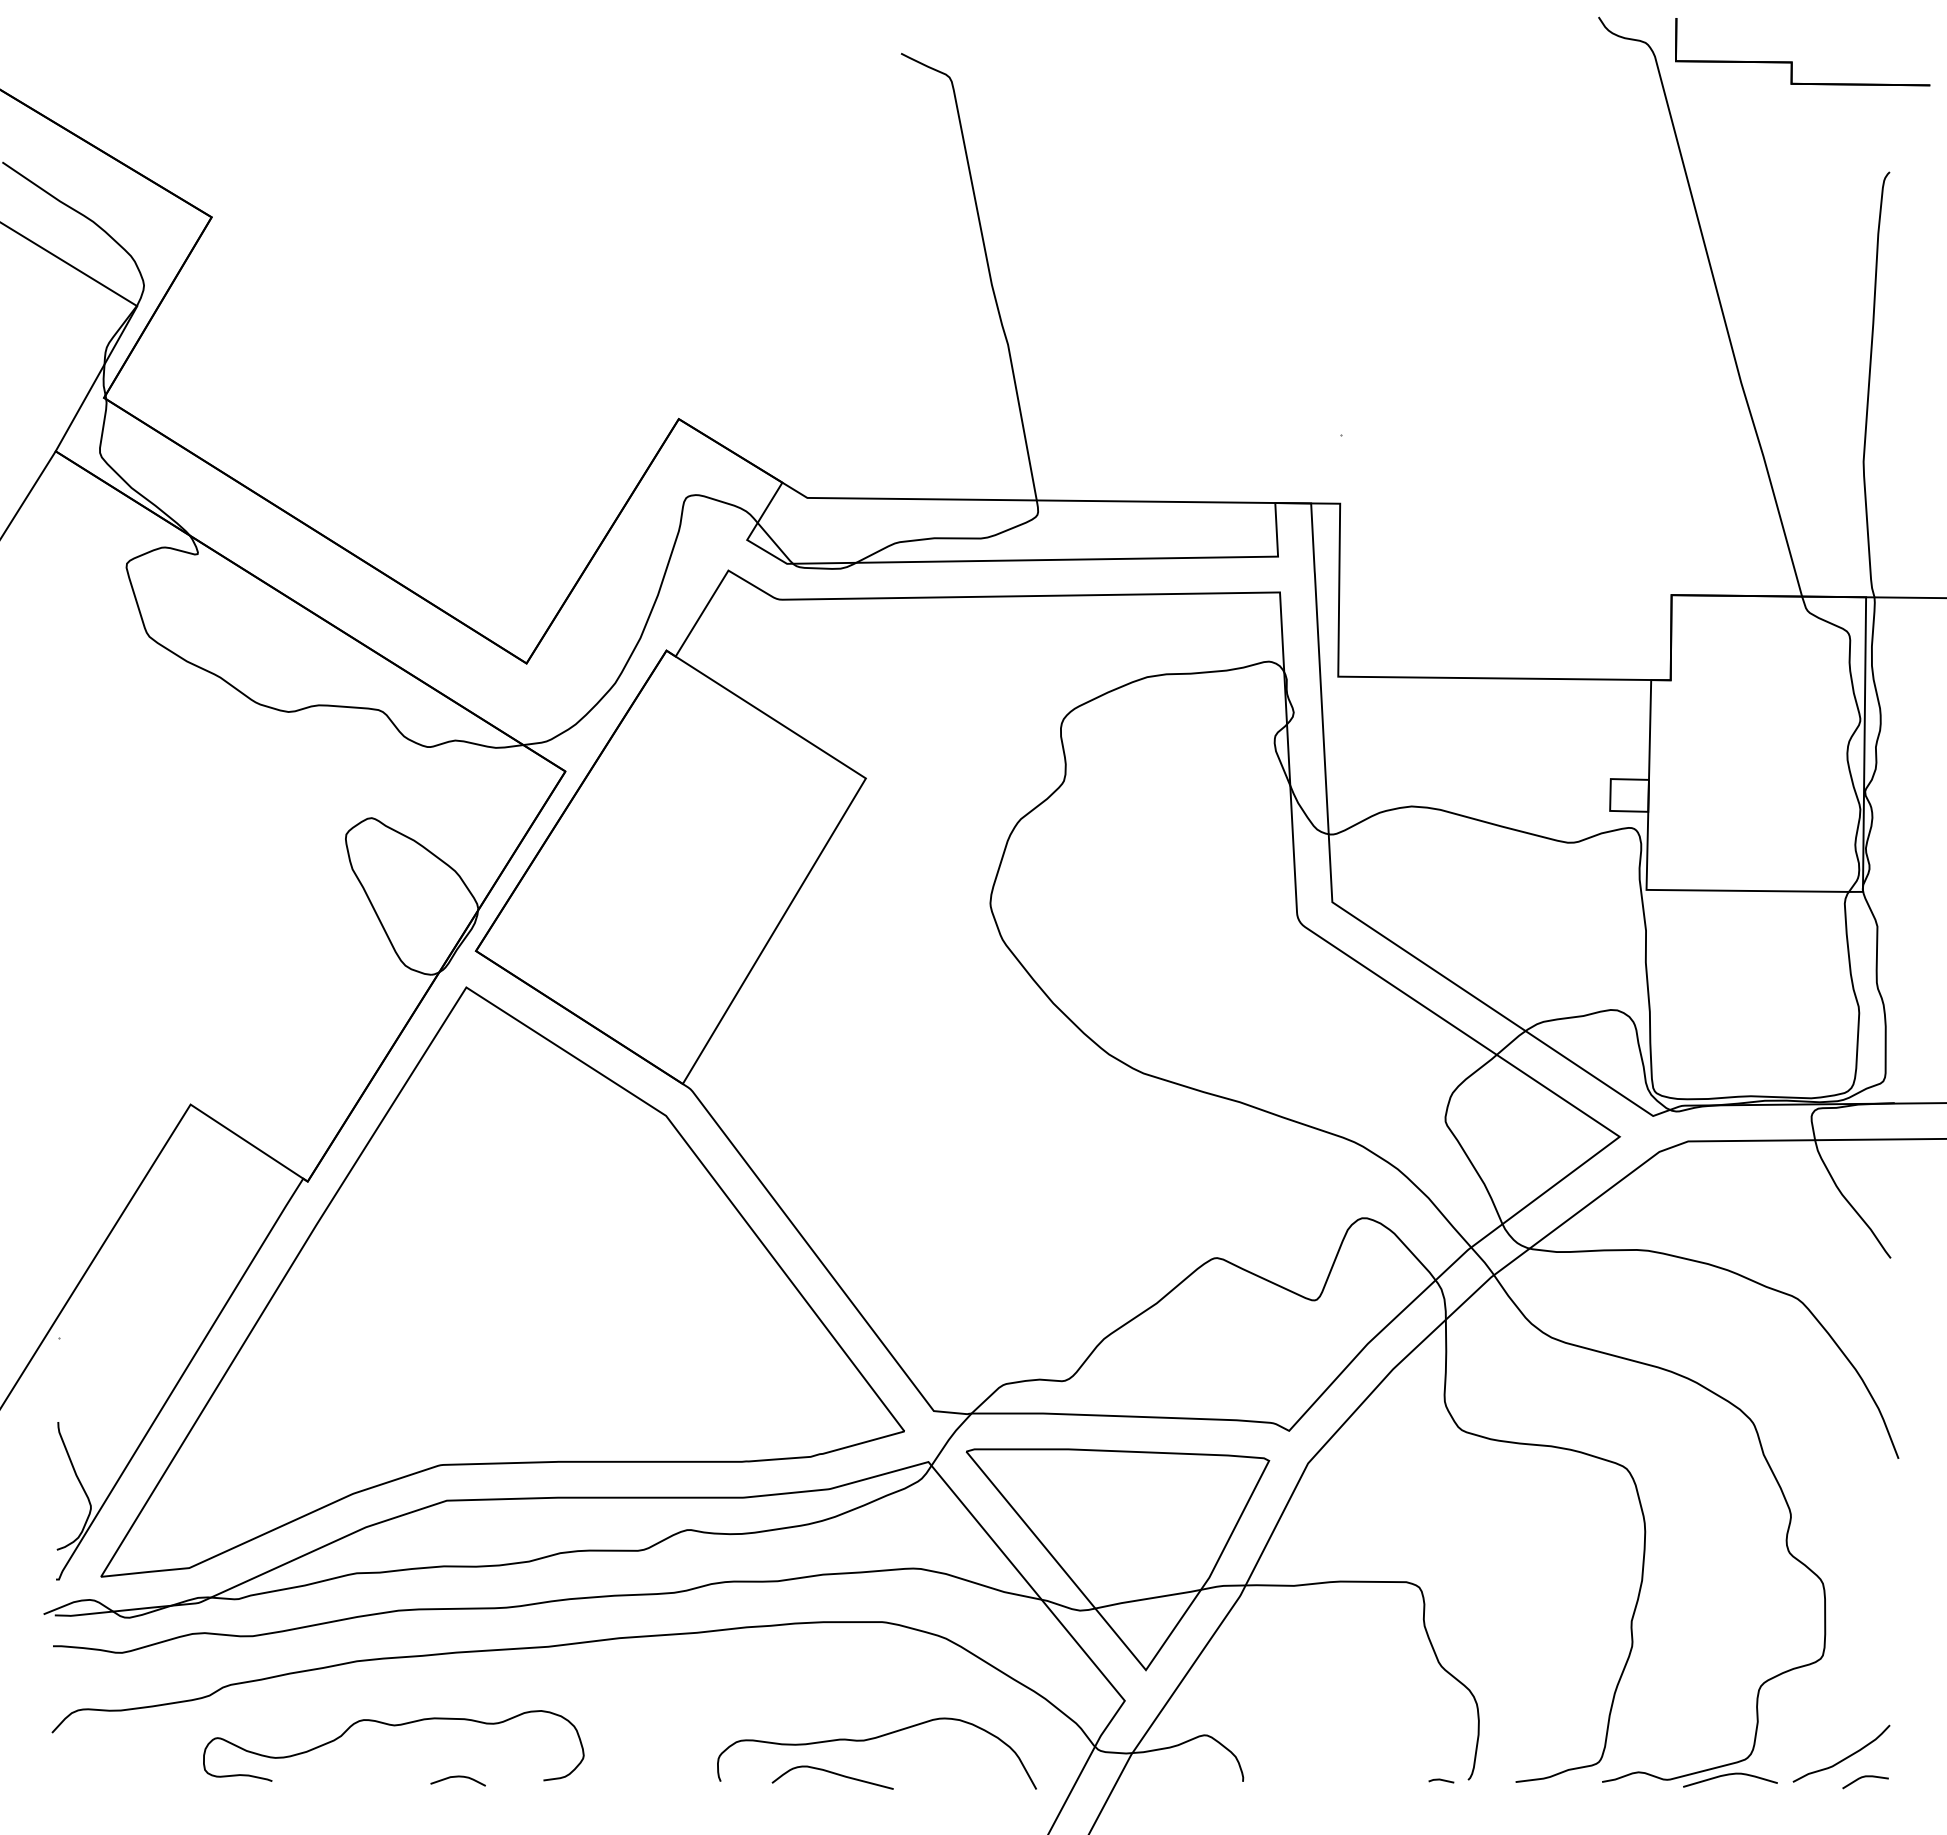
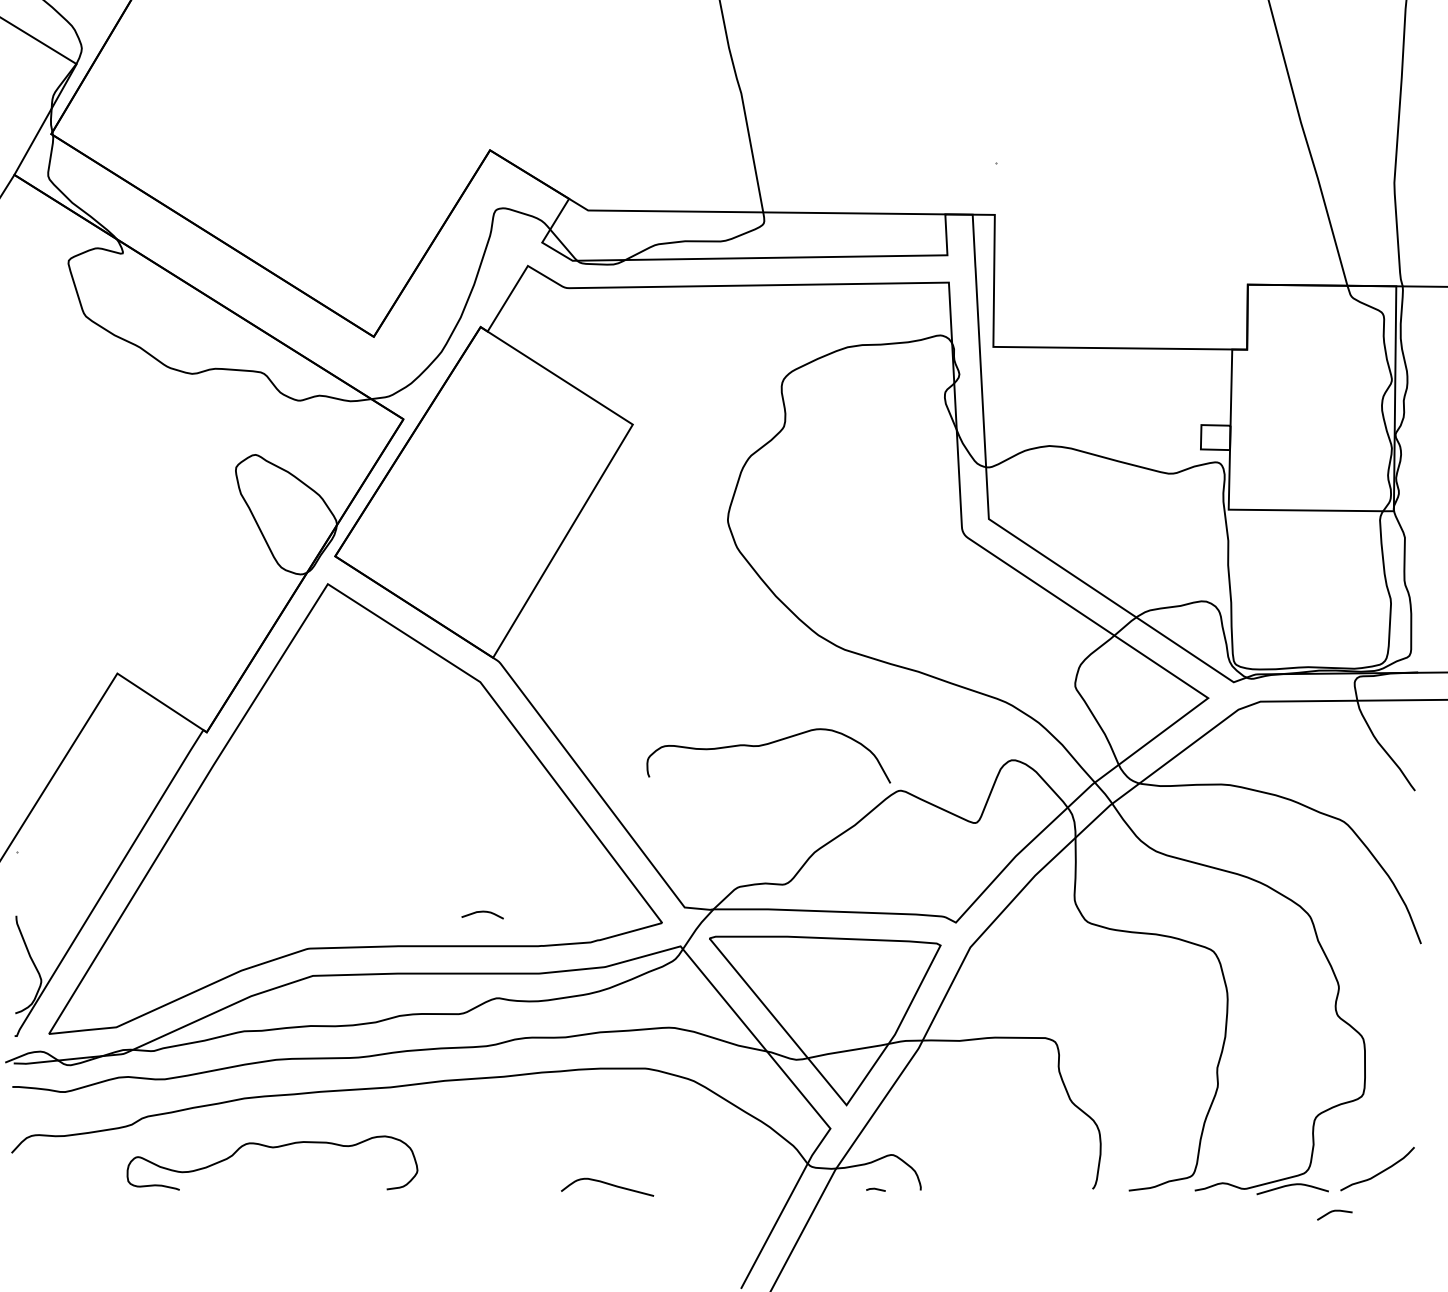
curve: (873, 1739) -> (766, 745), moved
curve: (457, 1777) -> (482, 912), moved
curve: (1865, 1777) -> (1334, 1211), moved
line: (1441, 1780) -> (876, 1189), moved

